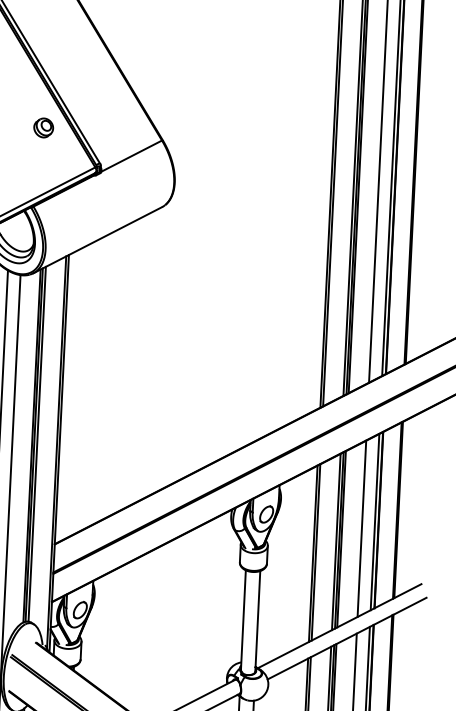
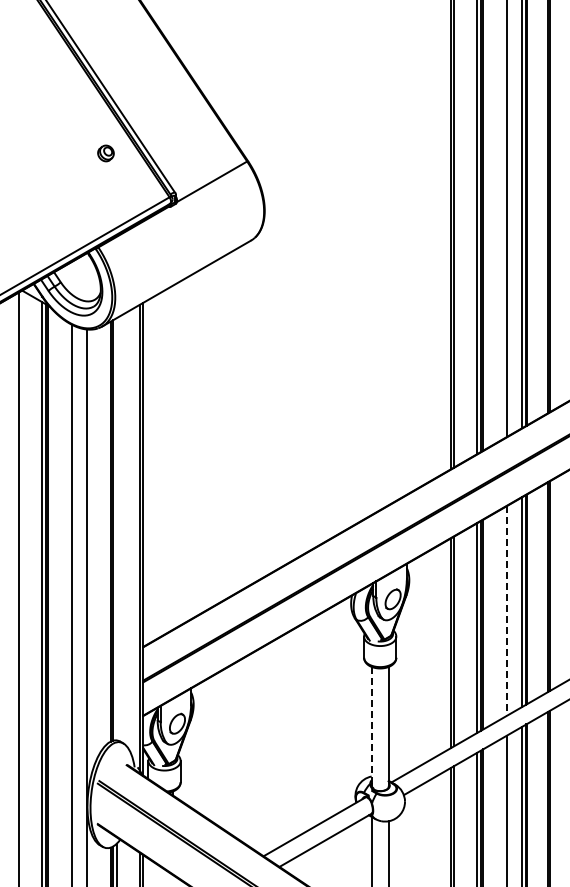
part: (43, 127) -> (105, 153), size x0.7
line: (37, 444) -> (116, 529), removed
line: (362, 528) -> (507, 610), solid -> dashed
line: (243, 620) -> (371, 726), solid -> dashed

